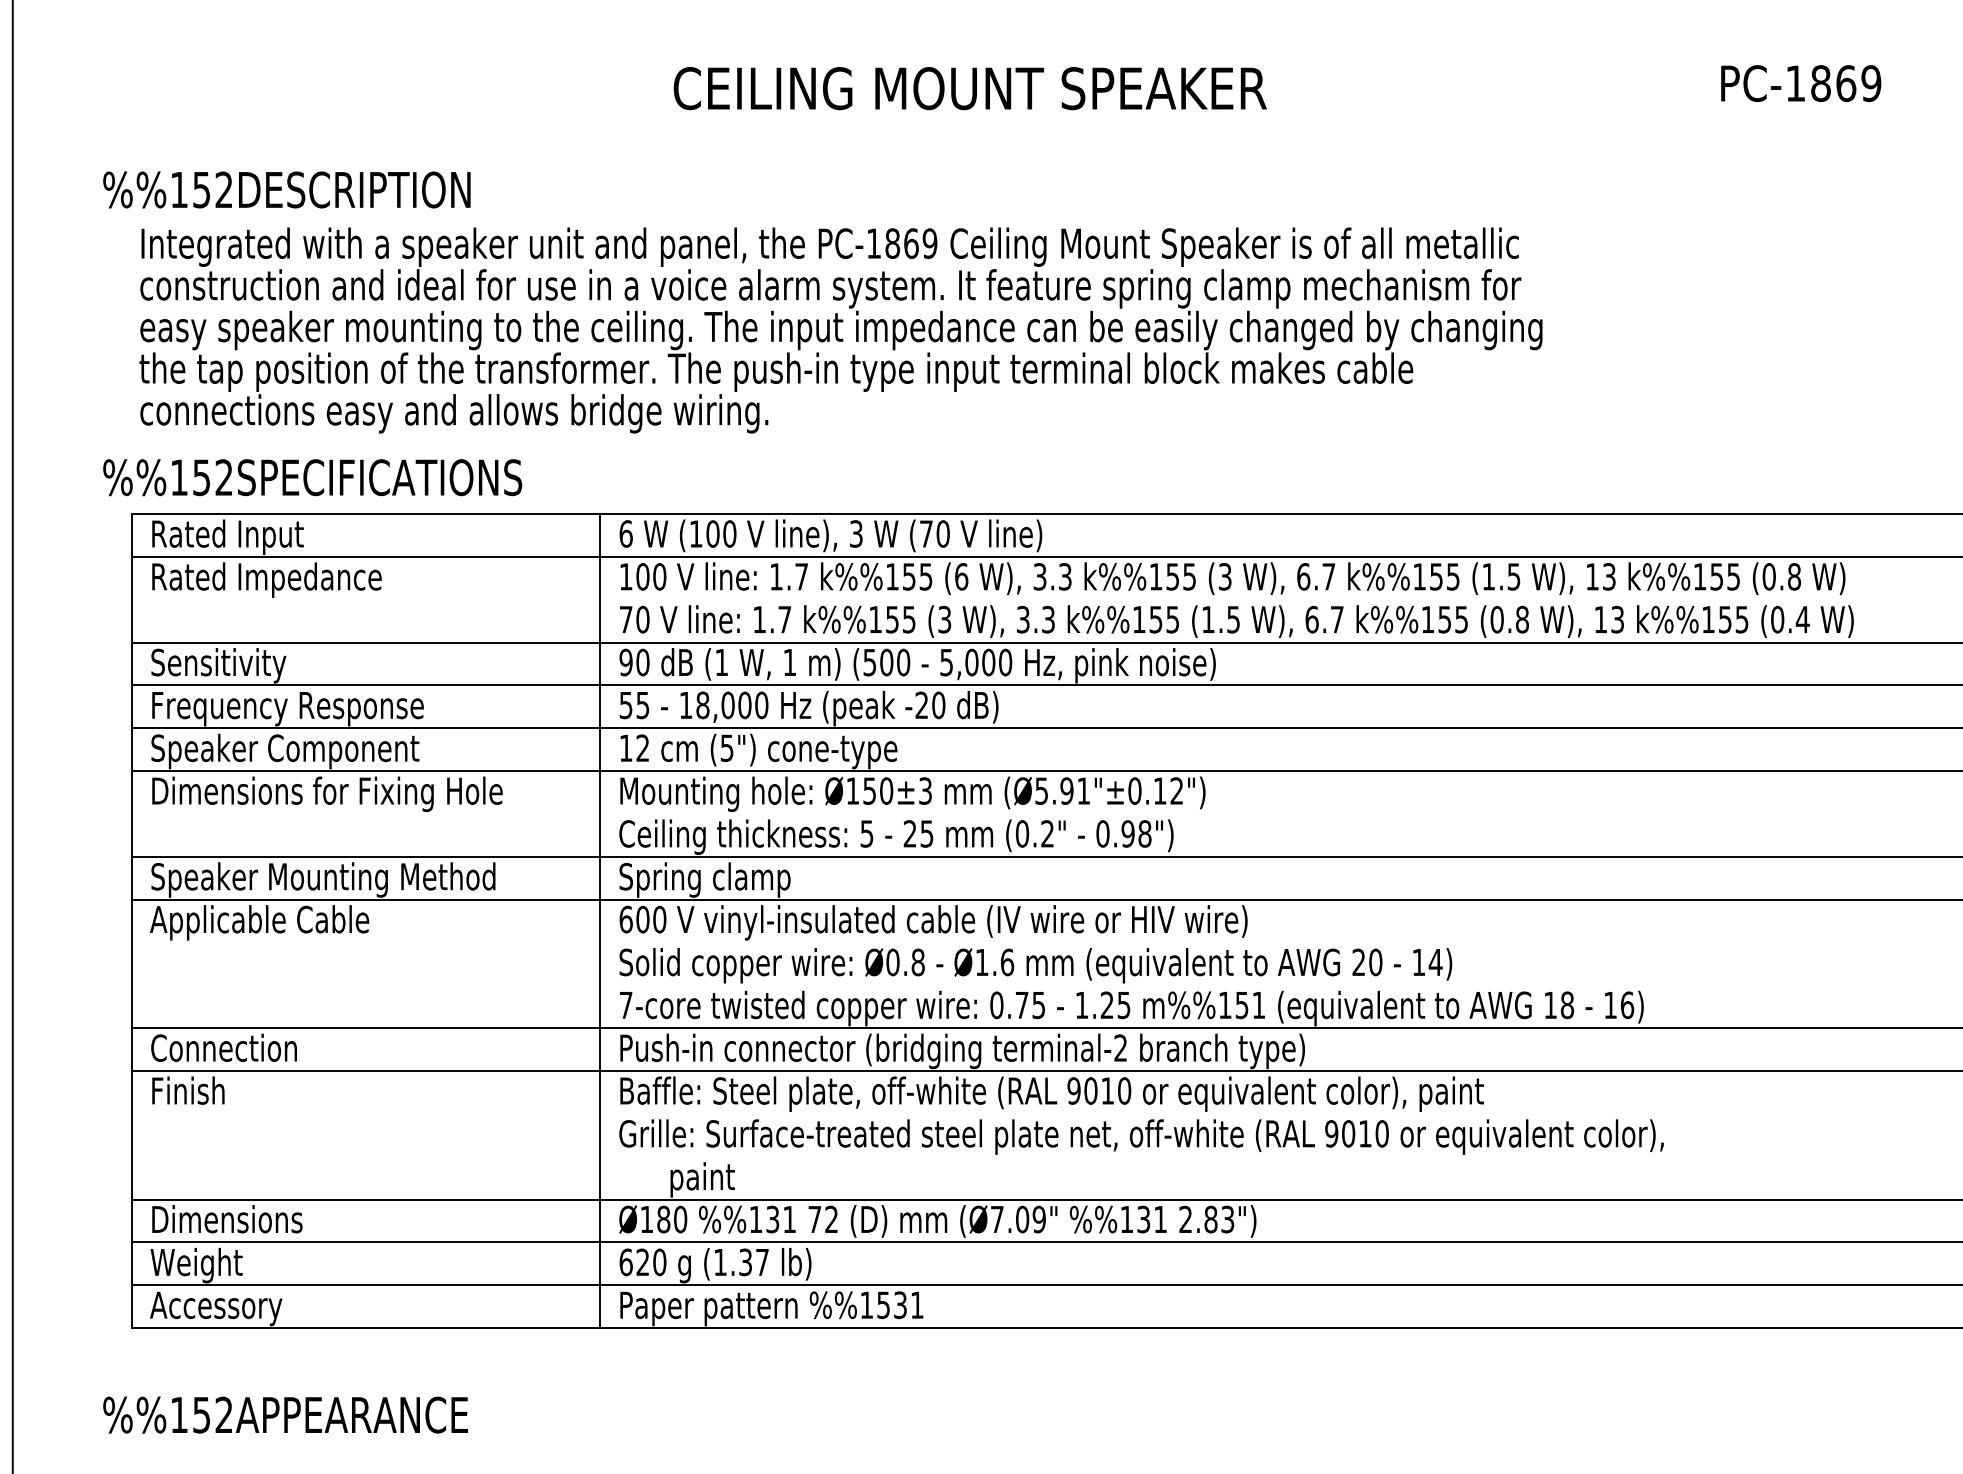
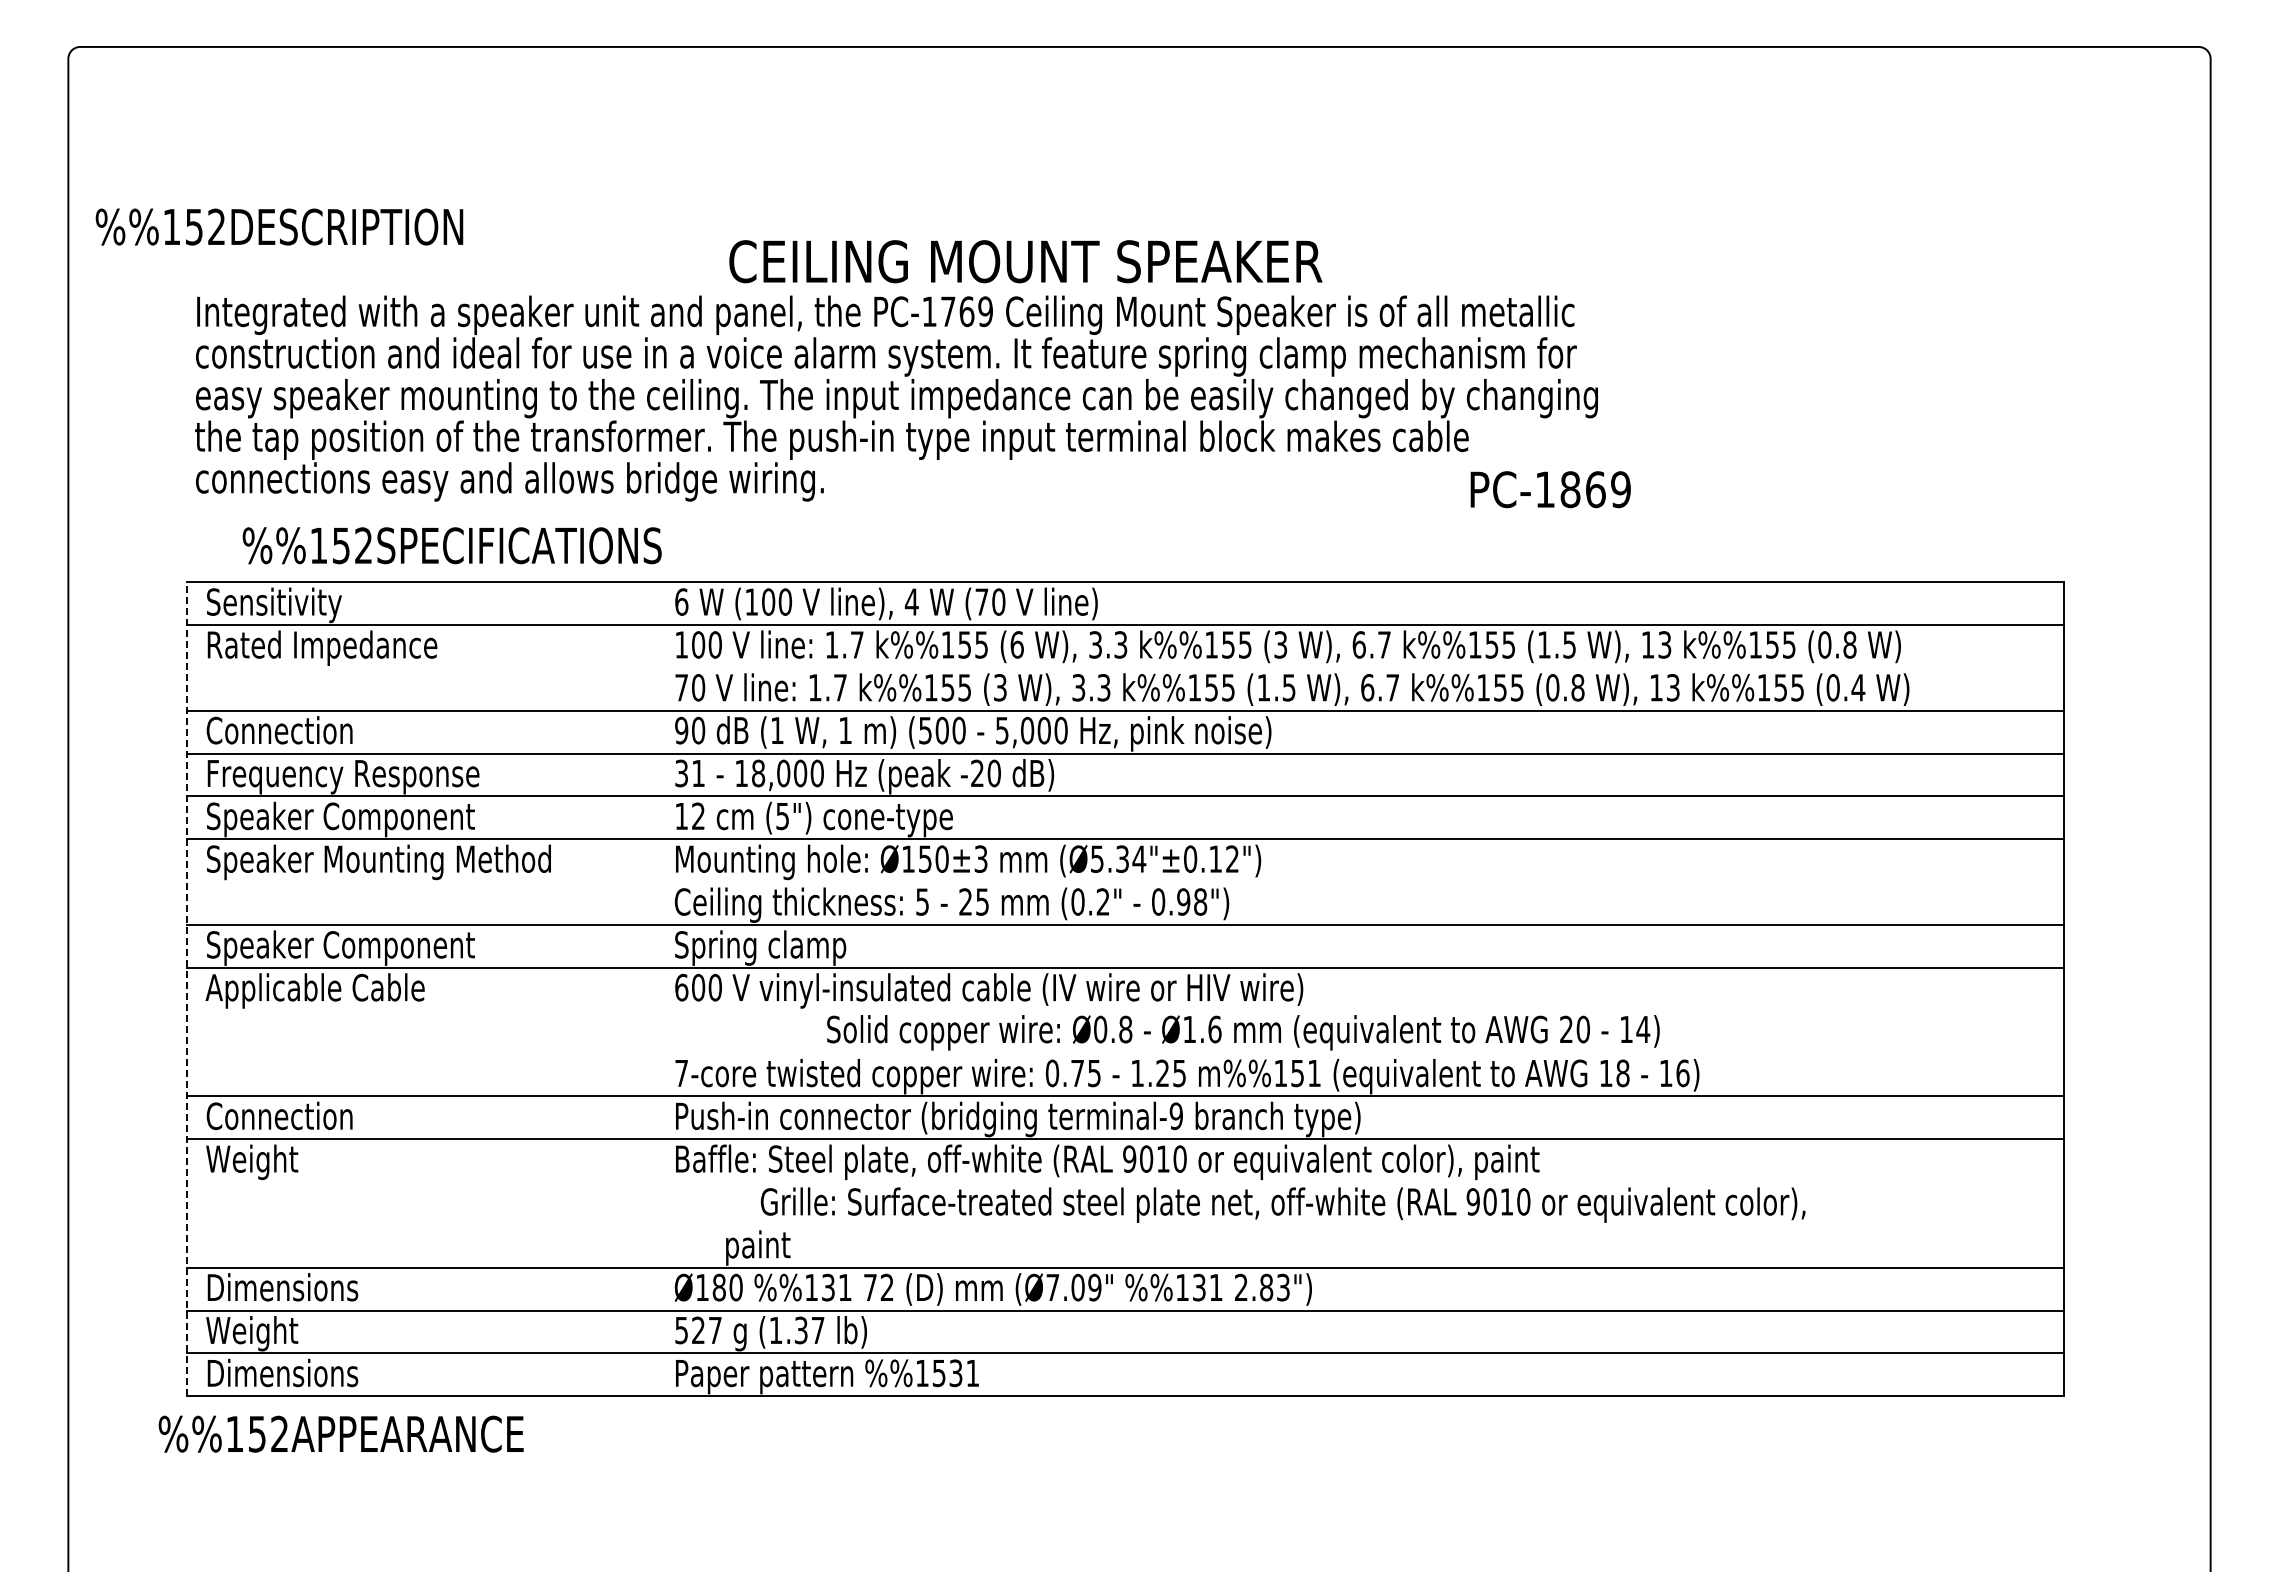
text: (1800, 83) -> (1550, 489), moved
text: (969, 88) -> (1025, 261), moved
text: (286, 189) -> (279, 226), moved
text: (892, 243) -> (948, 311), PC-1869 -> PC-1769
text: (311, 477) -> (451, 545), moved
text: (855, 533) -> (911, 601), 3 -> 4
text: (227, 537) -> (283, 605), Rated Input -> Sensitivity
text: (223, 665) -> (279, 733), Sensitivity -> Connection
text: (634, 705) -> (690, 773), 55 -> 31
text: (1075, 790) -> (1131, 858), (Ø5.91"±0.12") -> (Ø5.34"±0.12")
text: (326, 794) -> (382, 862), Dimensions for Fixing Hole -> Speaker Mounting Method
text: (380, 879) -> (436, 947), Speaker Mounting Method -> Speaker Component
line: (131, 920) -> (187, 988), solid -> dashed
line: (599, 921) -> (655, 989), removed
text: (1035, 965) -> (1243, 1032), moved
text: (1119, 1048) -> (1175, 1116), terminal-2 -> terminal-9
text: (196, 1094) -> (252, 1162), Finish -> Weight
text: (1140, 1136) -> (1282, 1204), moved
text: (642, 1262) -> (698, 1330), 620 -> 527
text: (225, 1308) -> (281, 1376), Accessory -> Dimensions
text: (284, 1414) -> (340, 1433), moved

